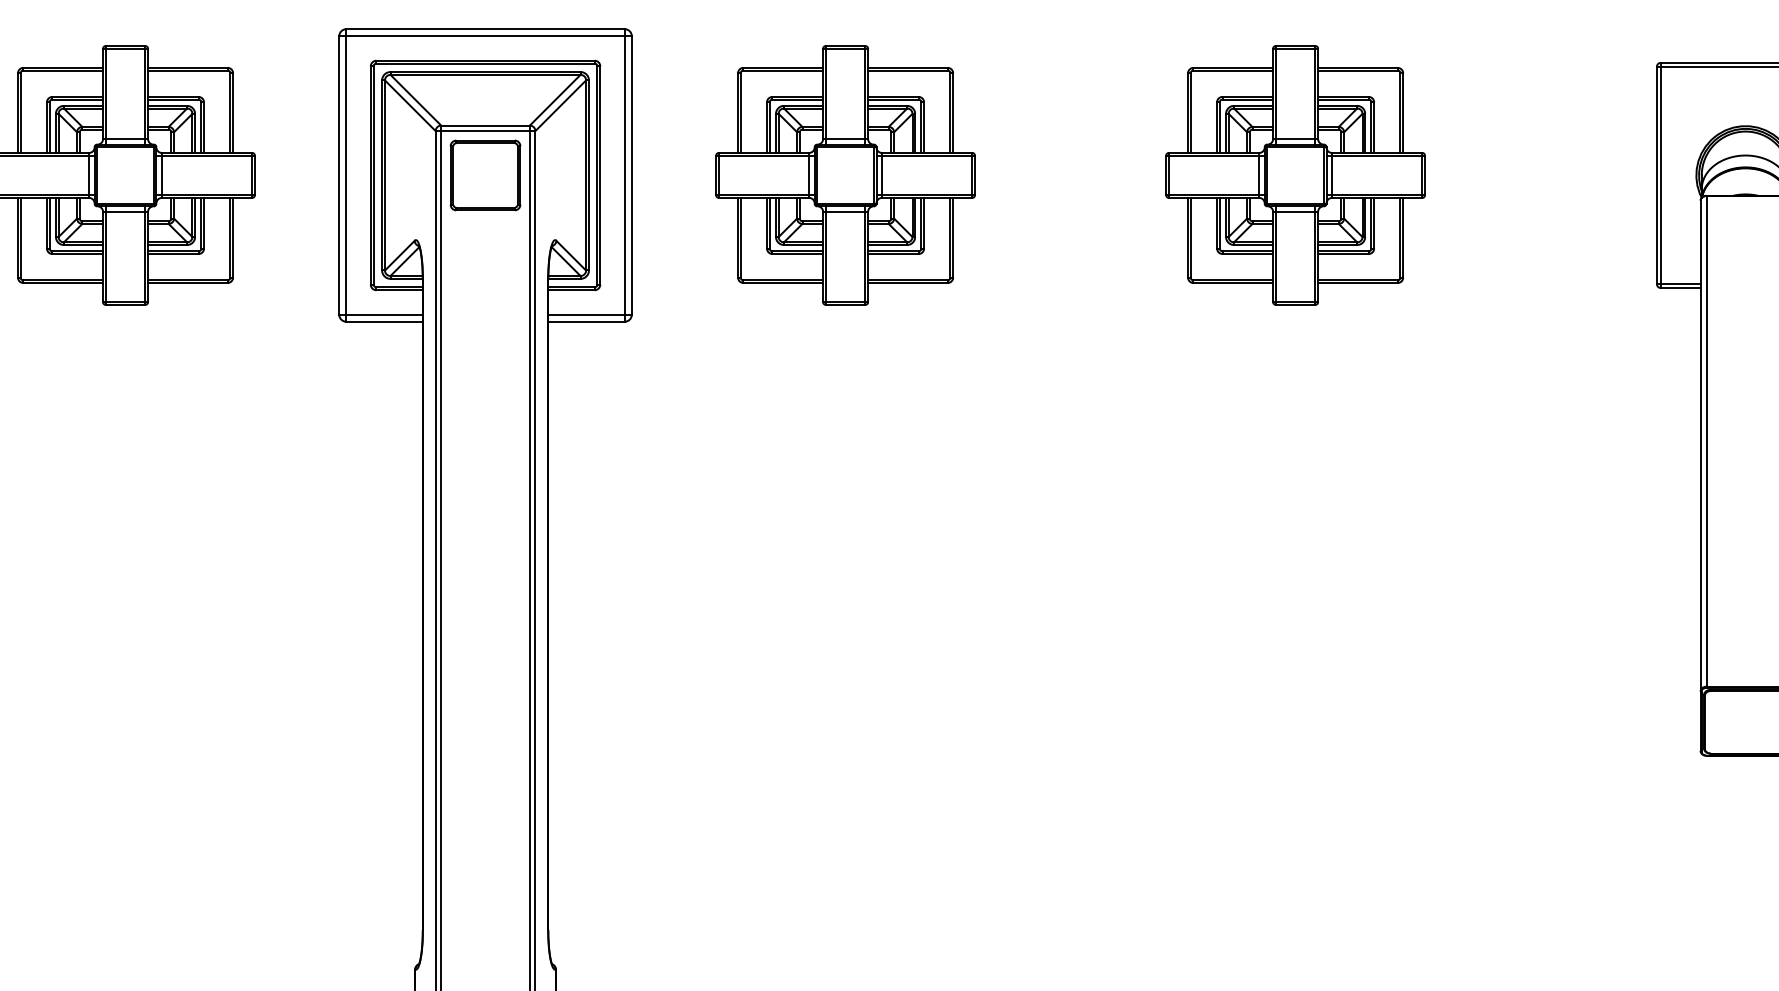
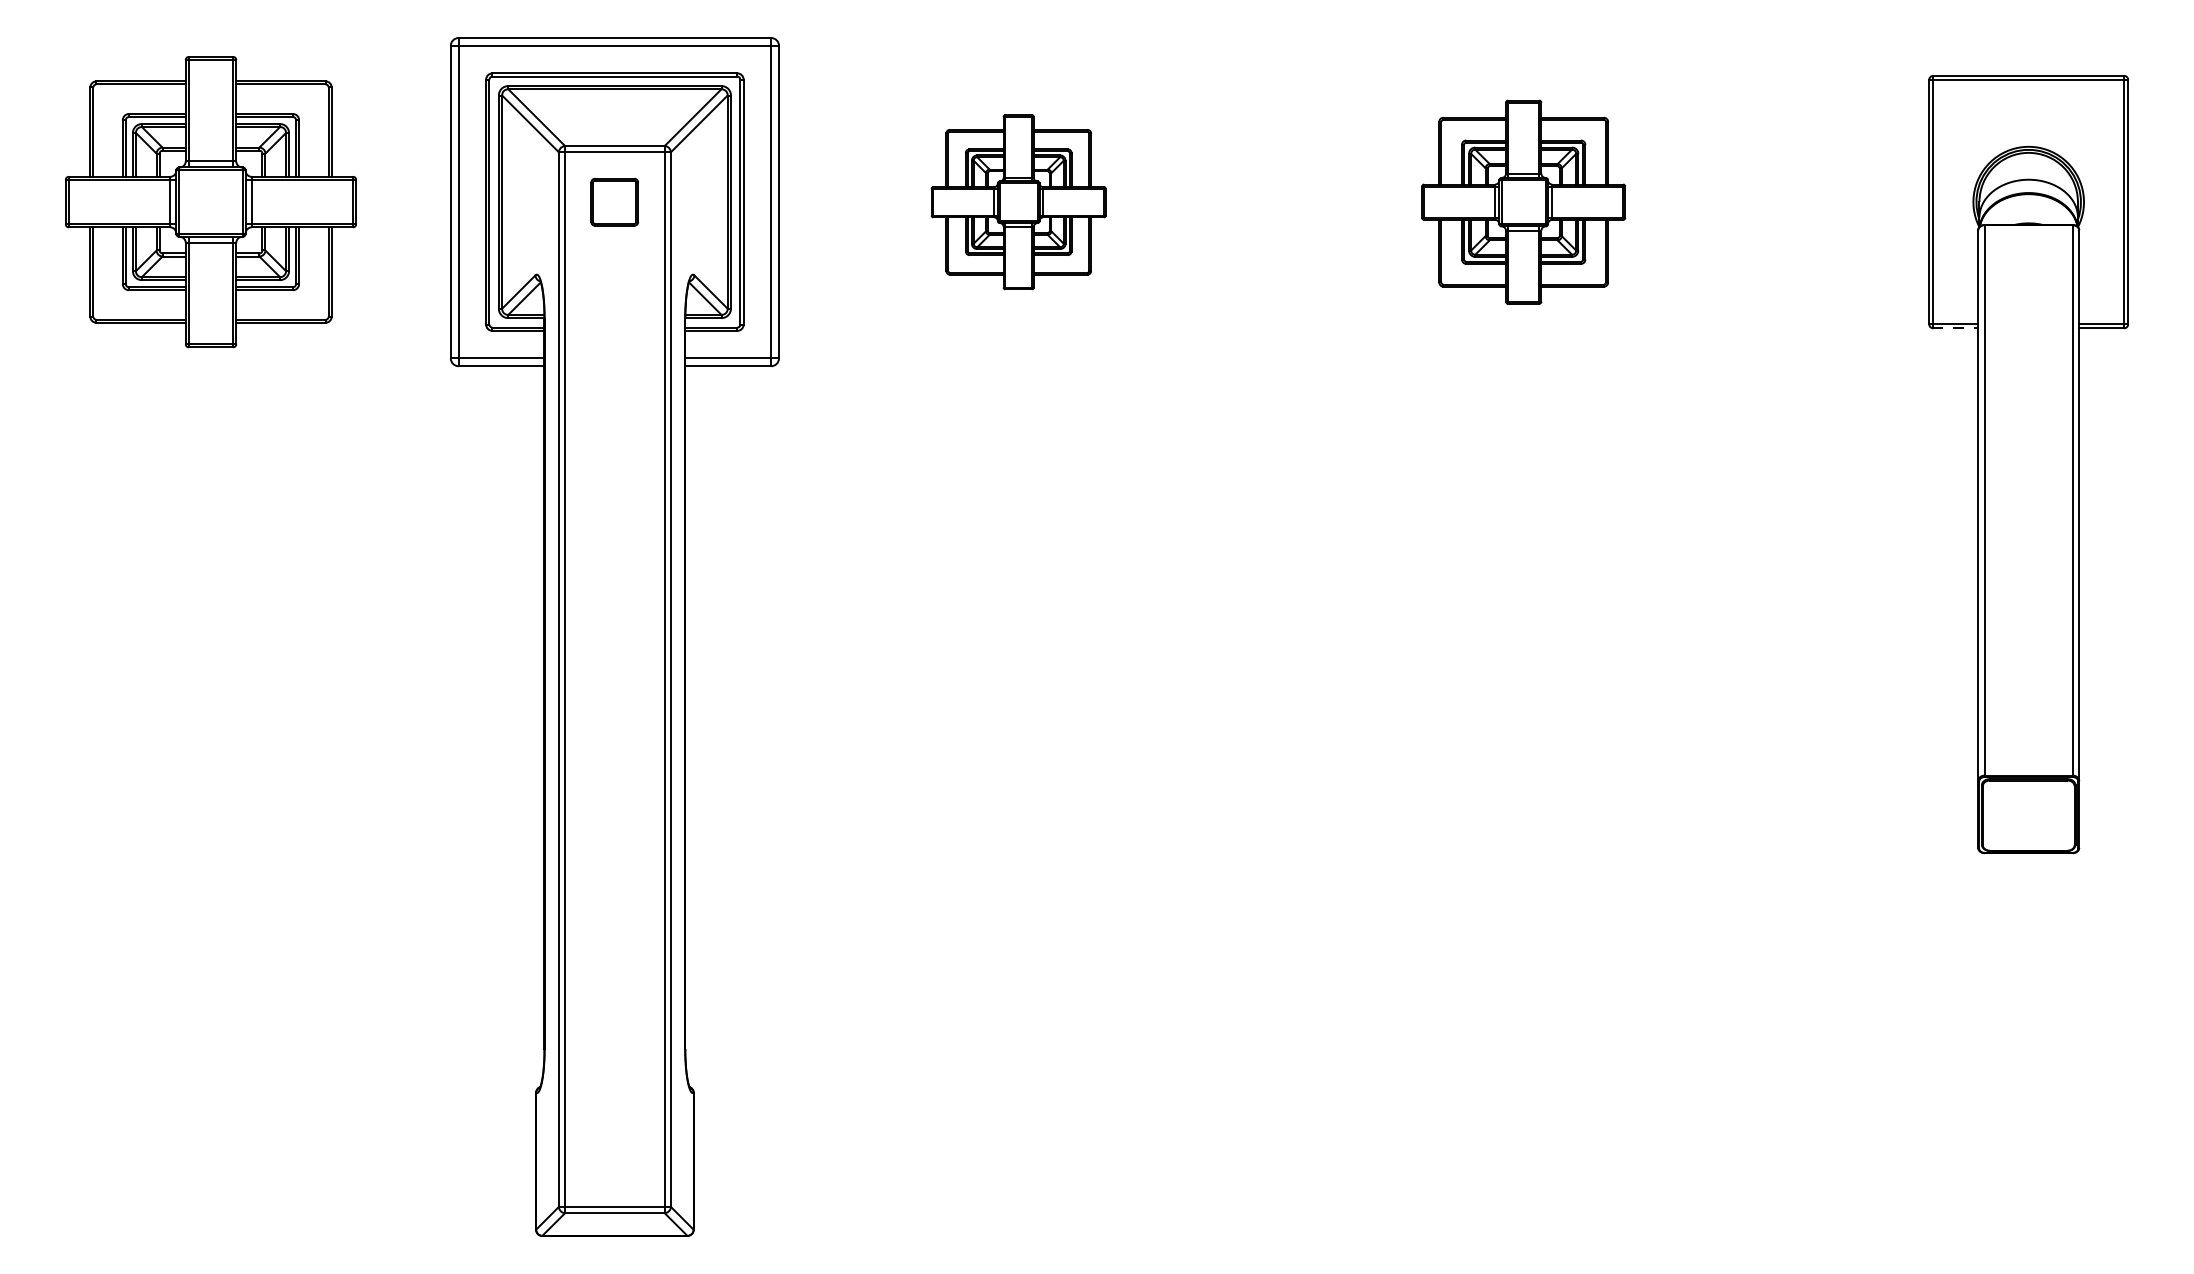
part: (485, 175) -> (614, 202), size x0.6
part: (845, 175) -> (1018, 202), size x0.6
part: (1295, 175) -> (1523, 202), size x0.7
line: (1681, 288) -> (1956, 328), solid -> dashed

